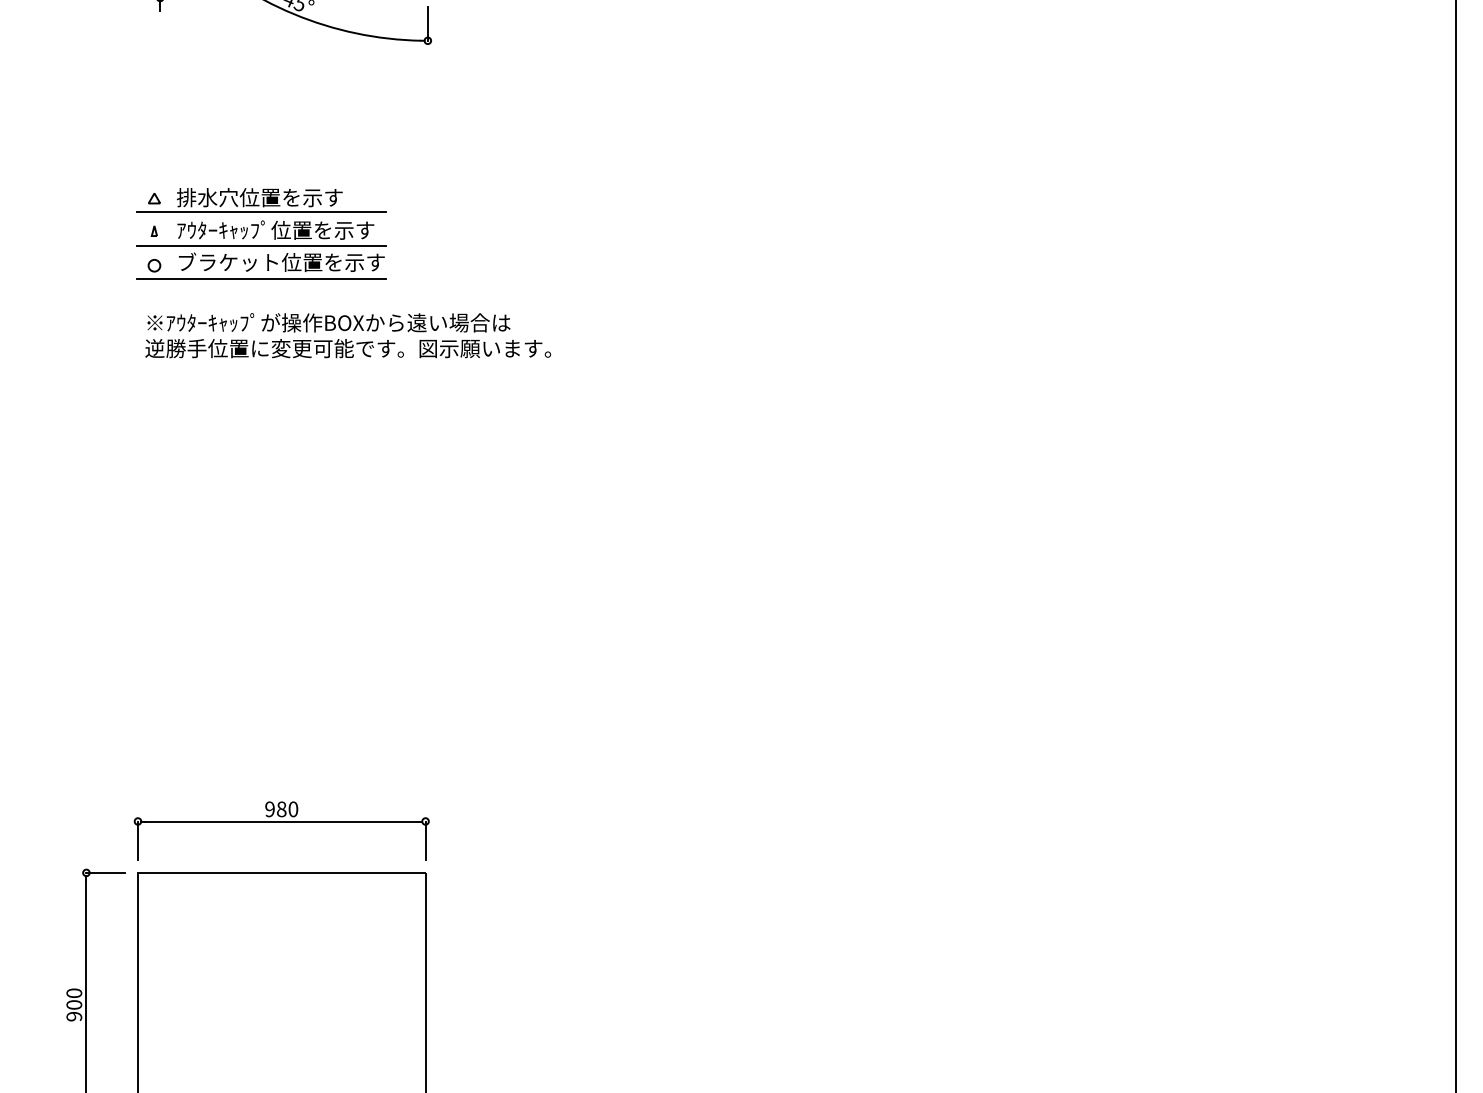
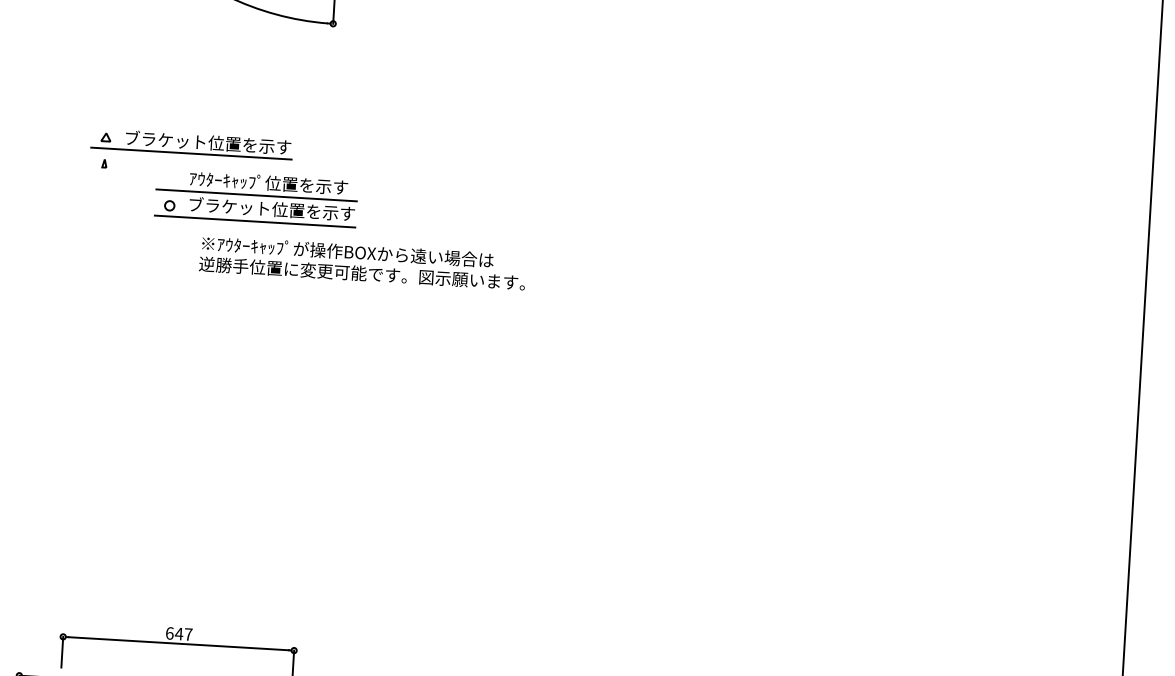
text: (280, 197) -> (207, 142), 排水穴位置を示す -> ブラケット位置を示す
part: (261, 249) -> (256, 197), moved
text: (348, 335) -> (363, 263), moved
text: (281, 809) -> (179, 634), 980 -> 647

